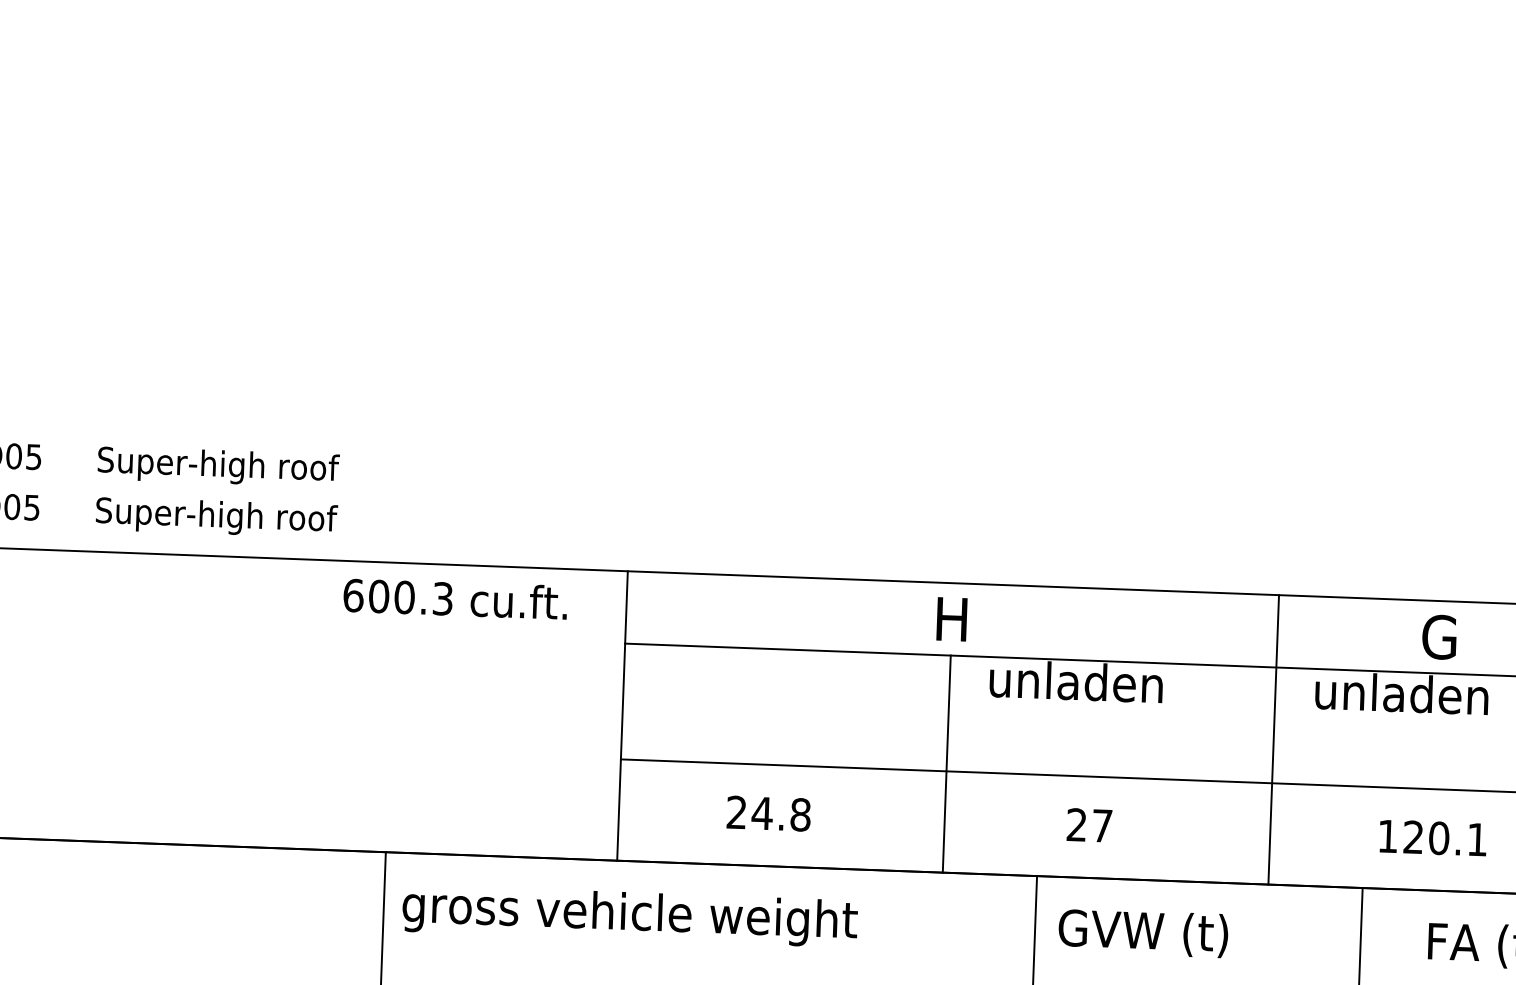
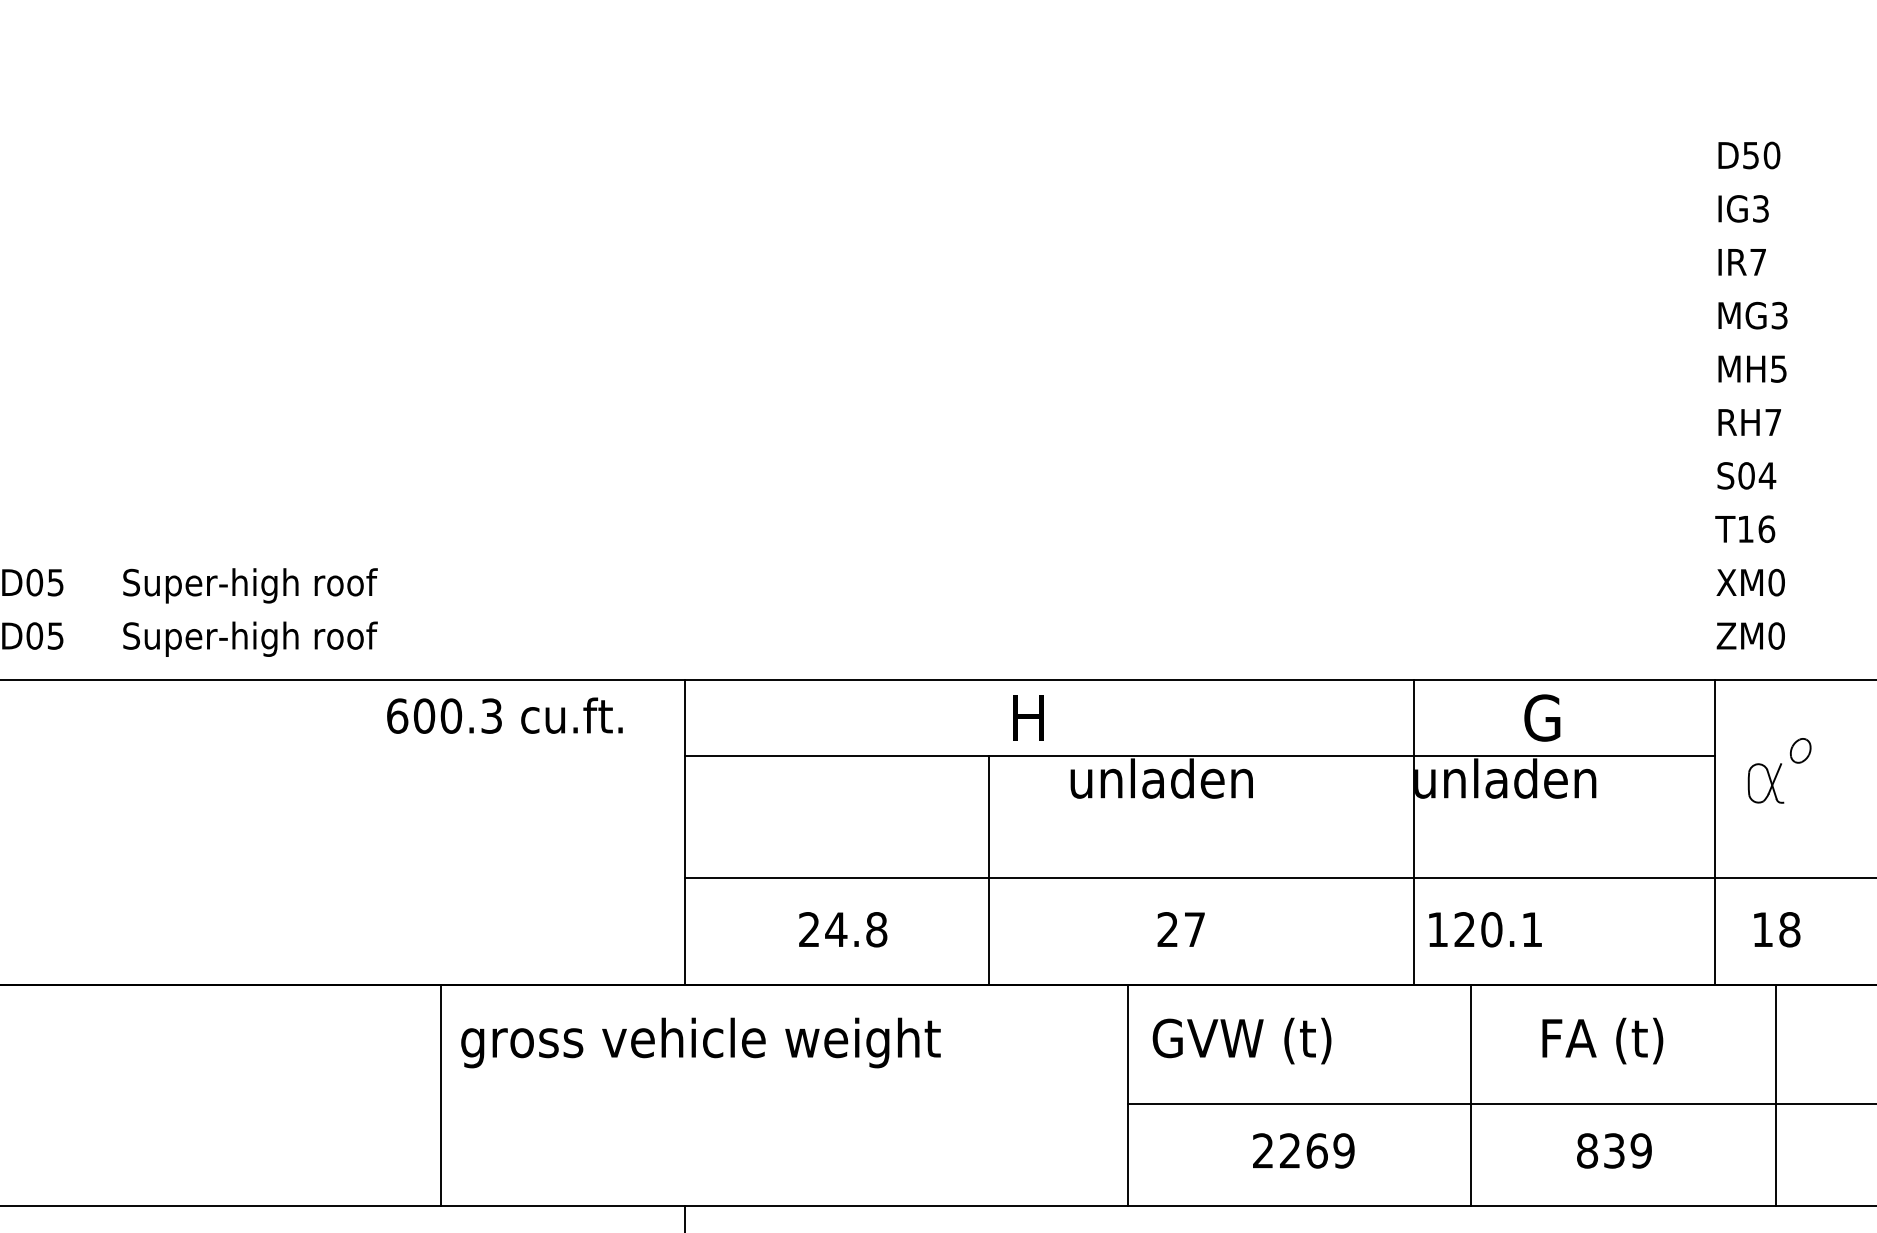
line: (1273, 739) -> (1413, 832), moved
line: (946, 763) -> (988, 870), moved
text: (1433, 837) -> (1485, 929), moved

